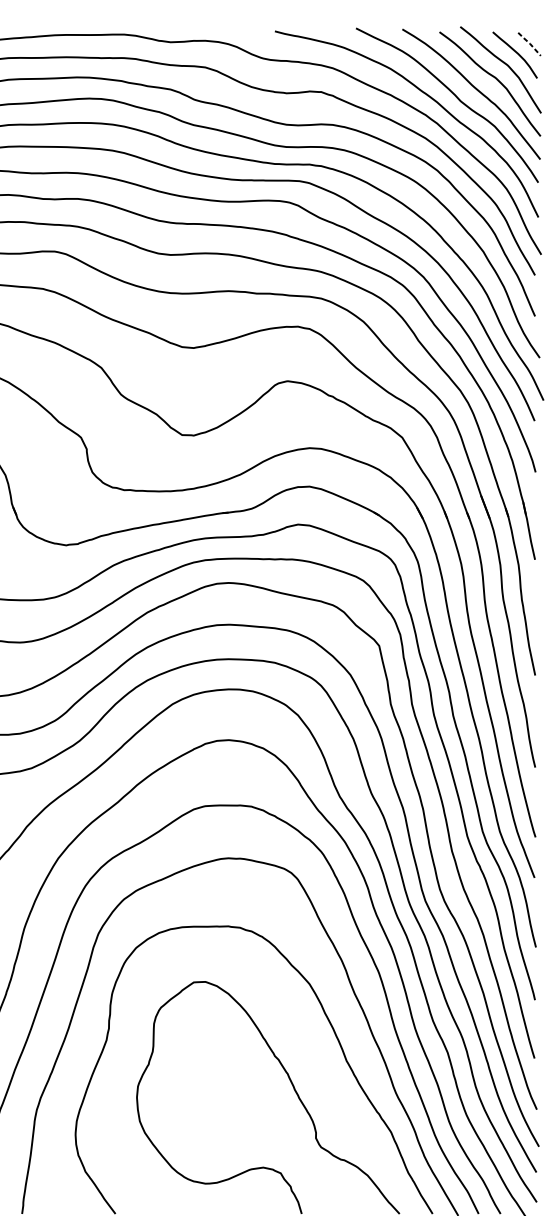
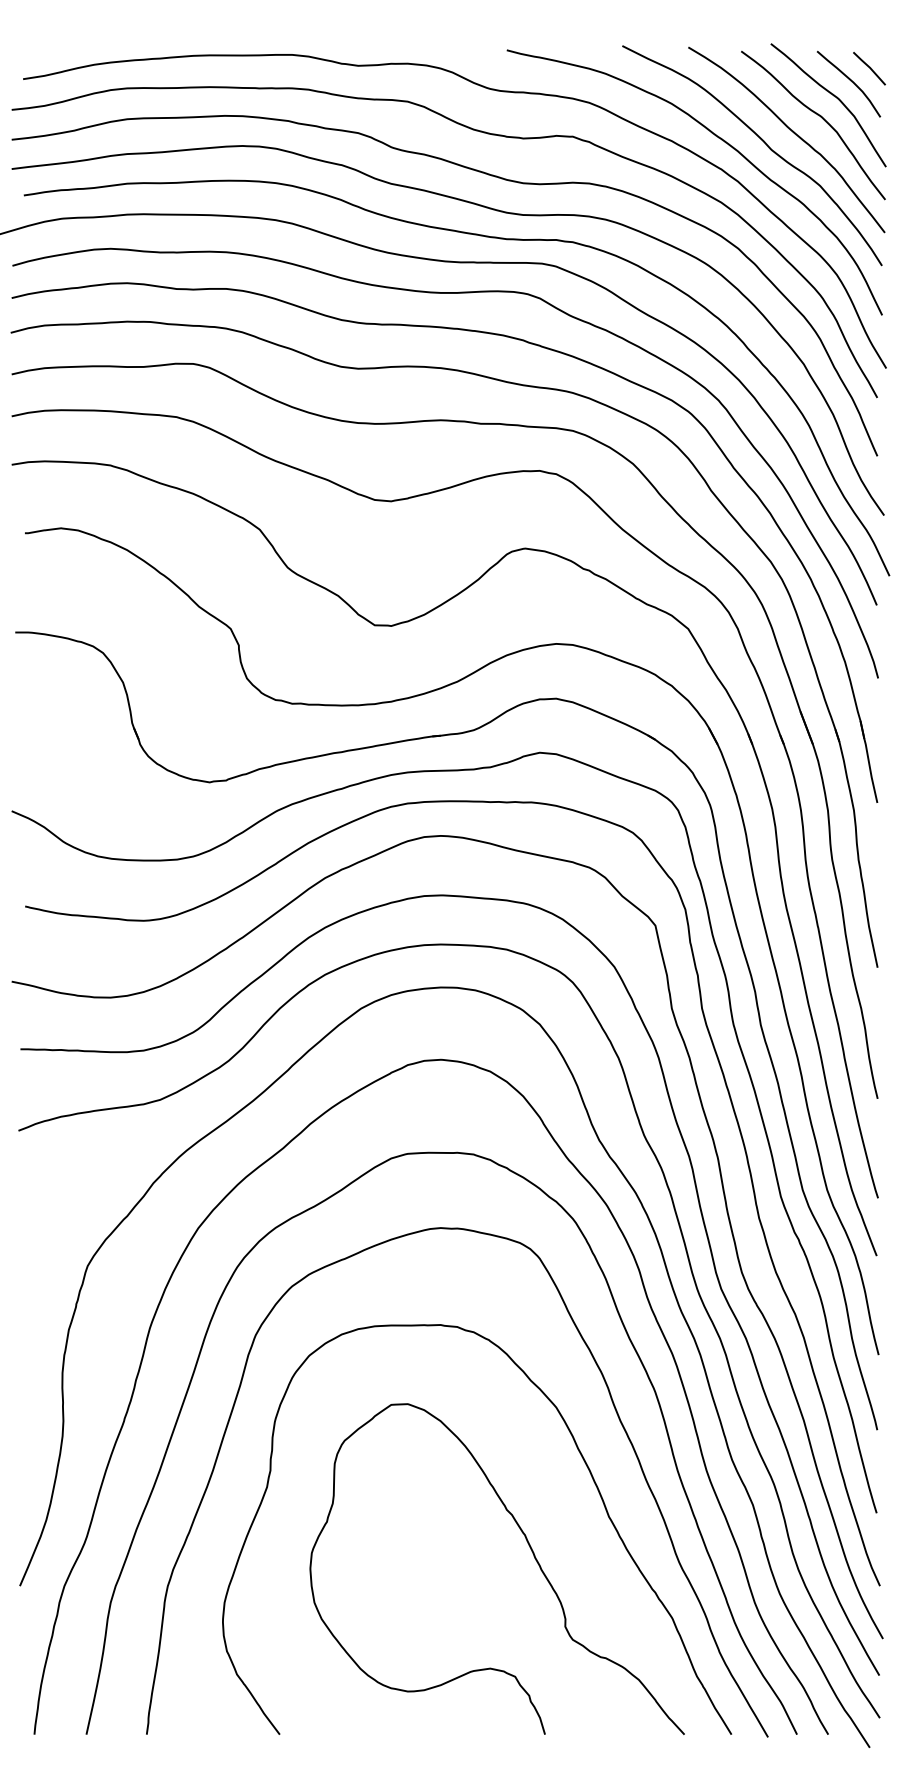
line: (530, 43) -> (870, 67), dashed -> solid

